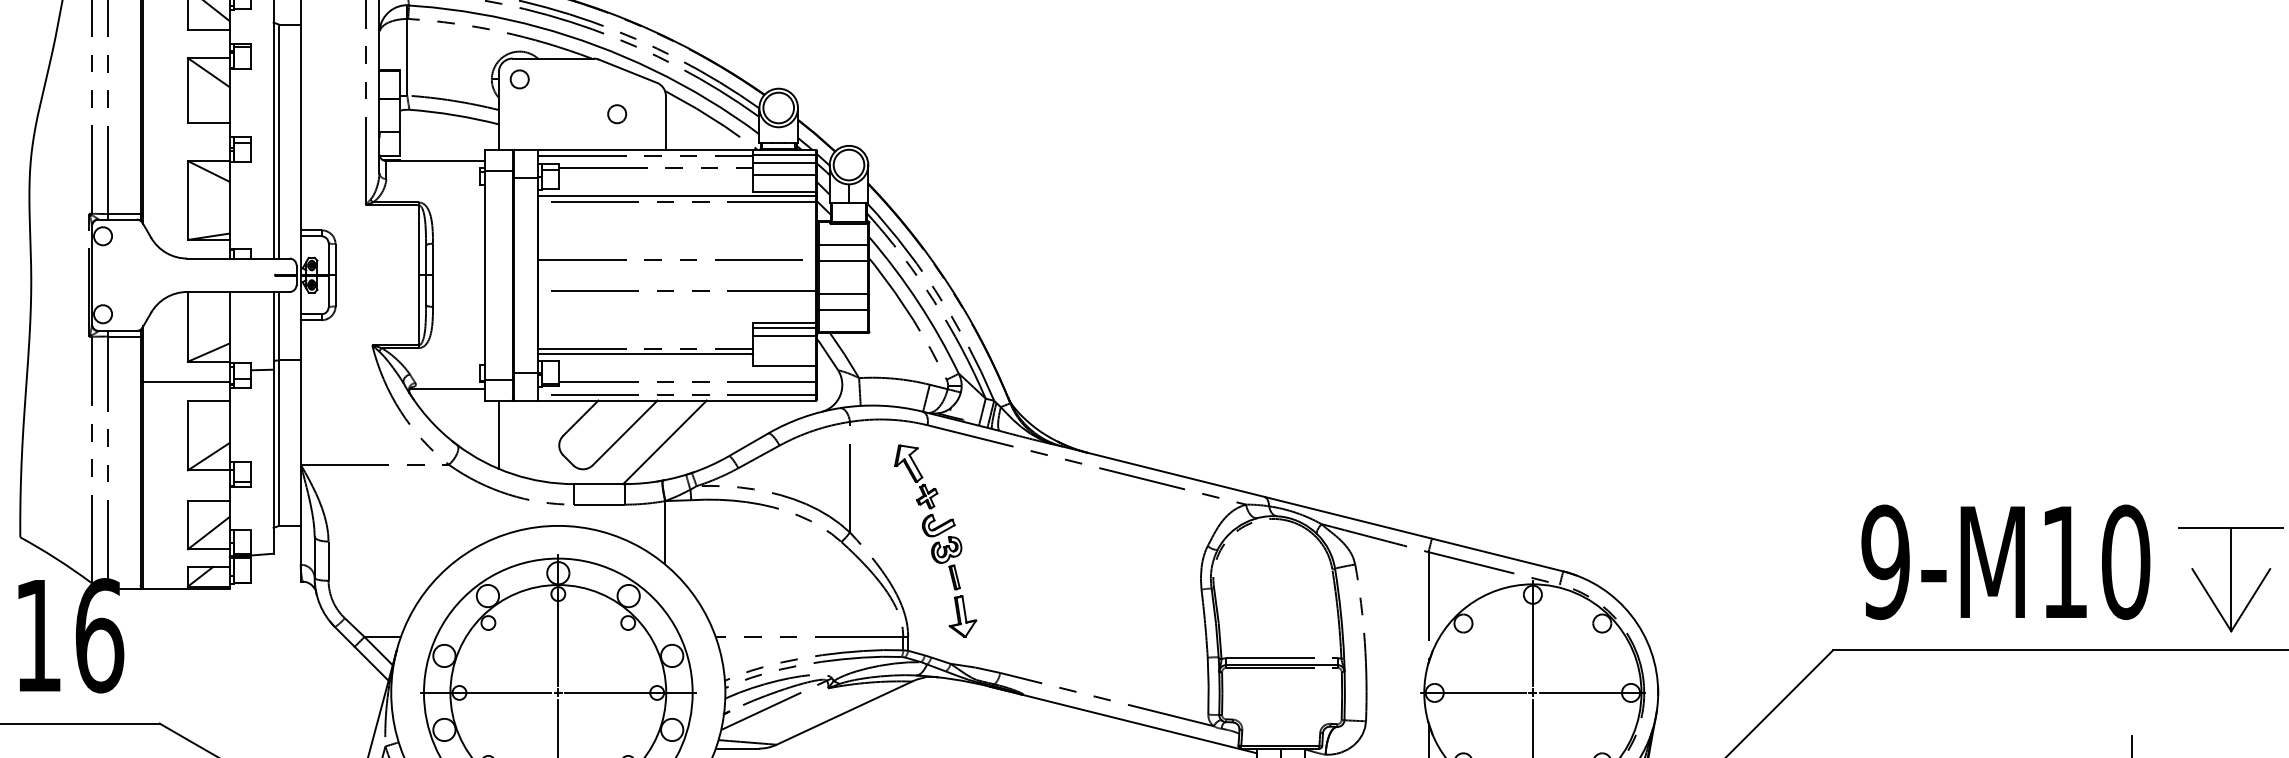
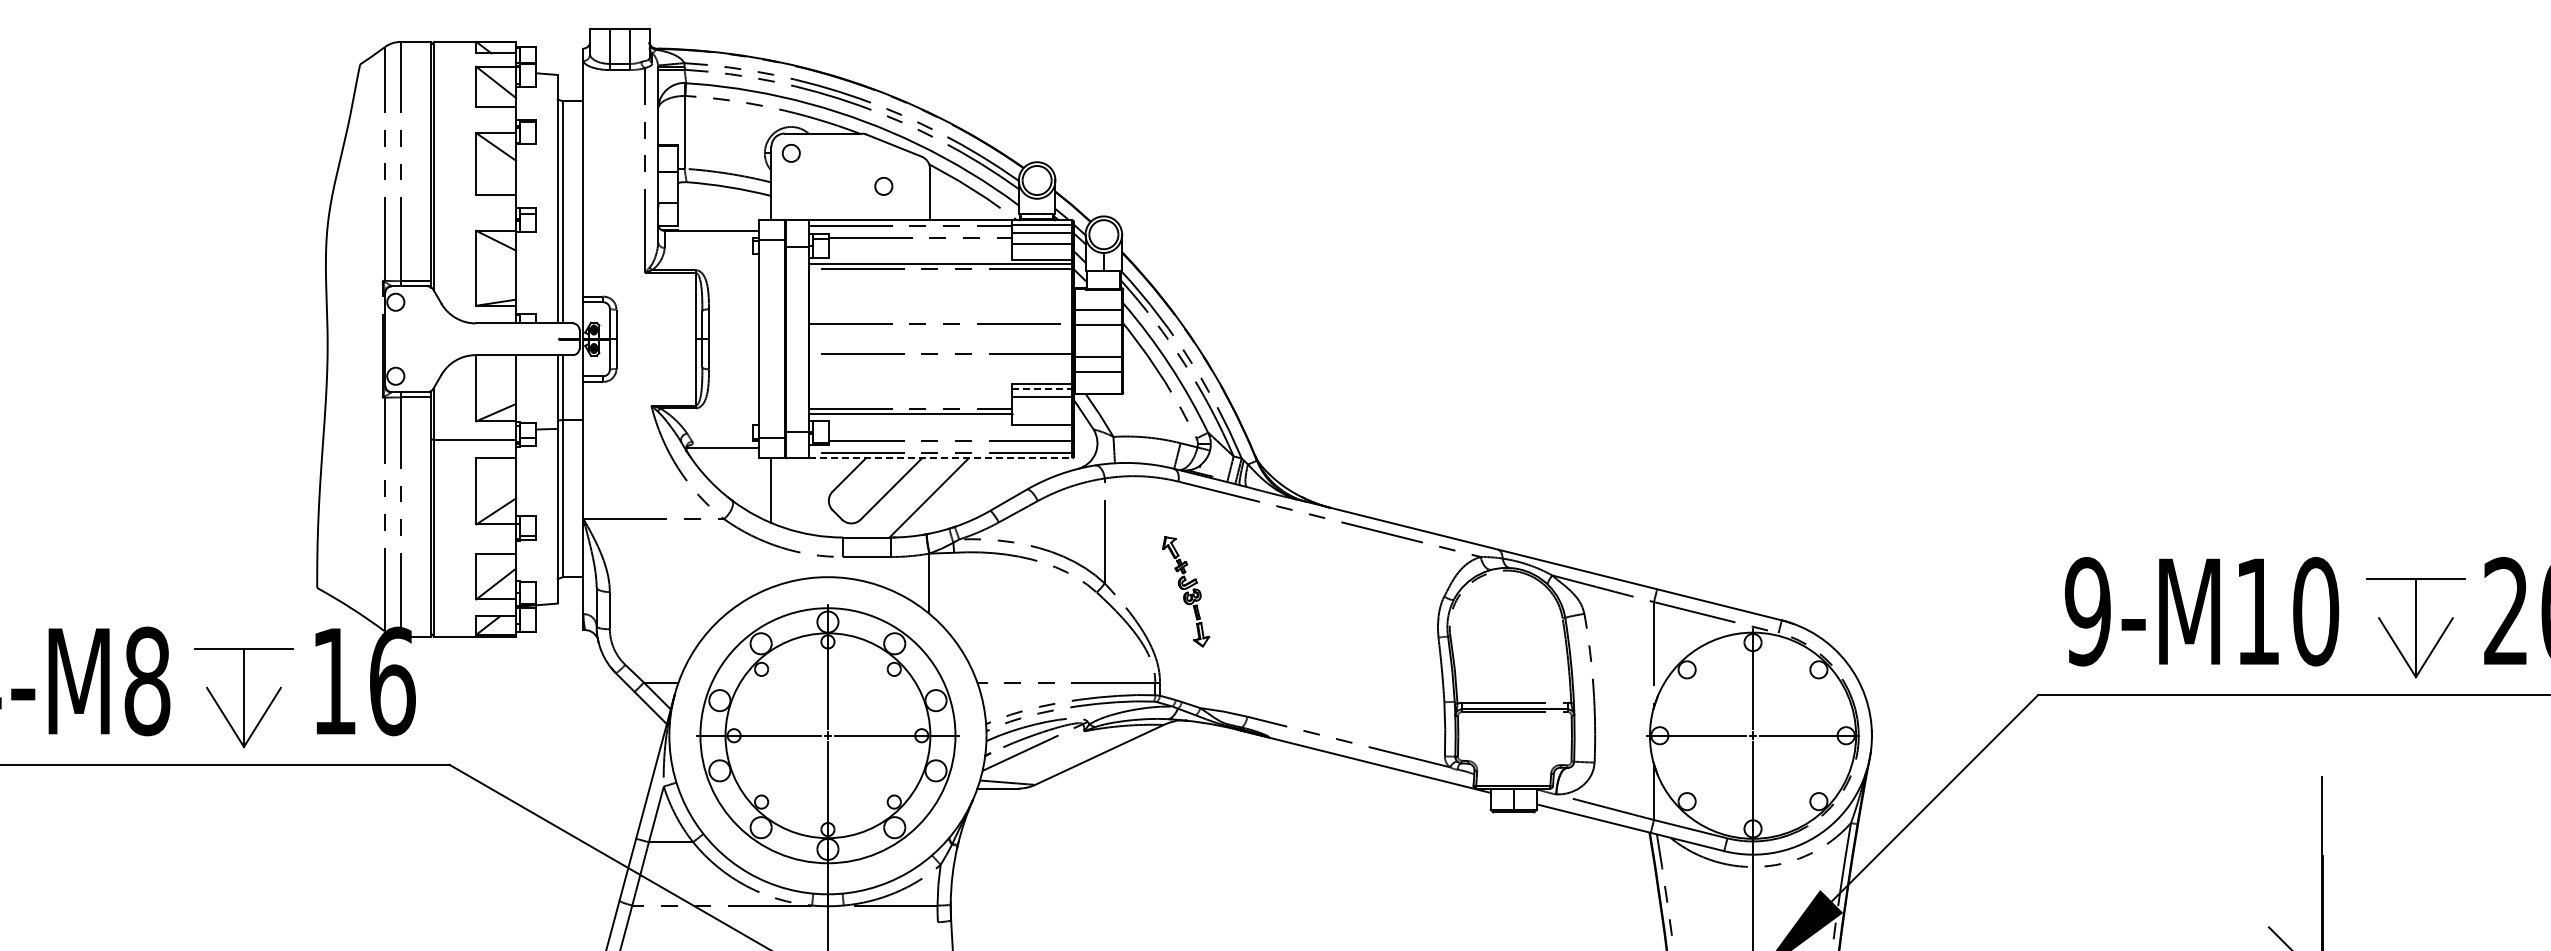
line: (784, 328) -> (1042, 389), solid -> dashed
line: (676, 400) -> (940, 458), solid -> dashed
part: (935, 540) -> (1185, 591), size x0.6

